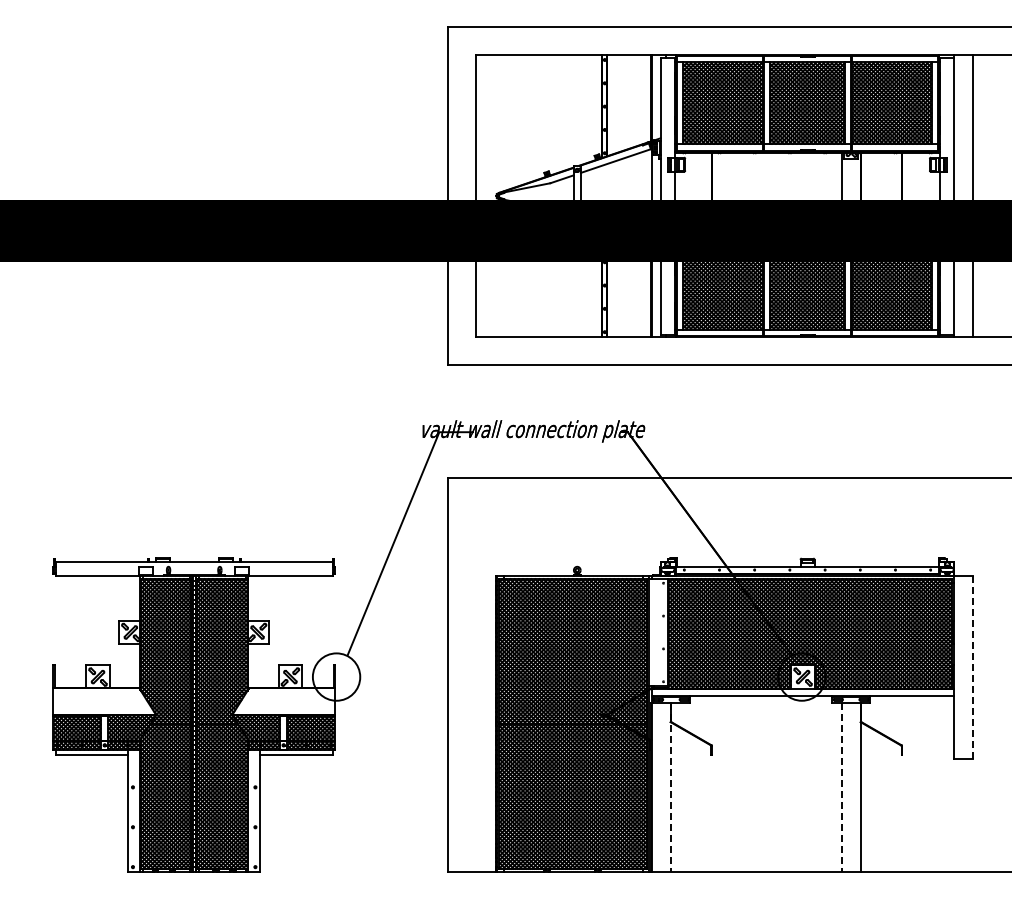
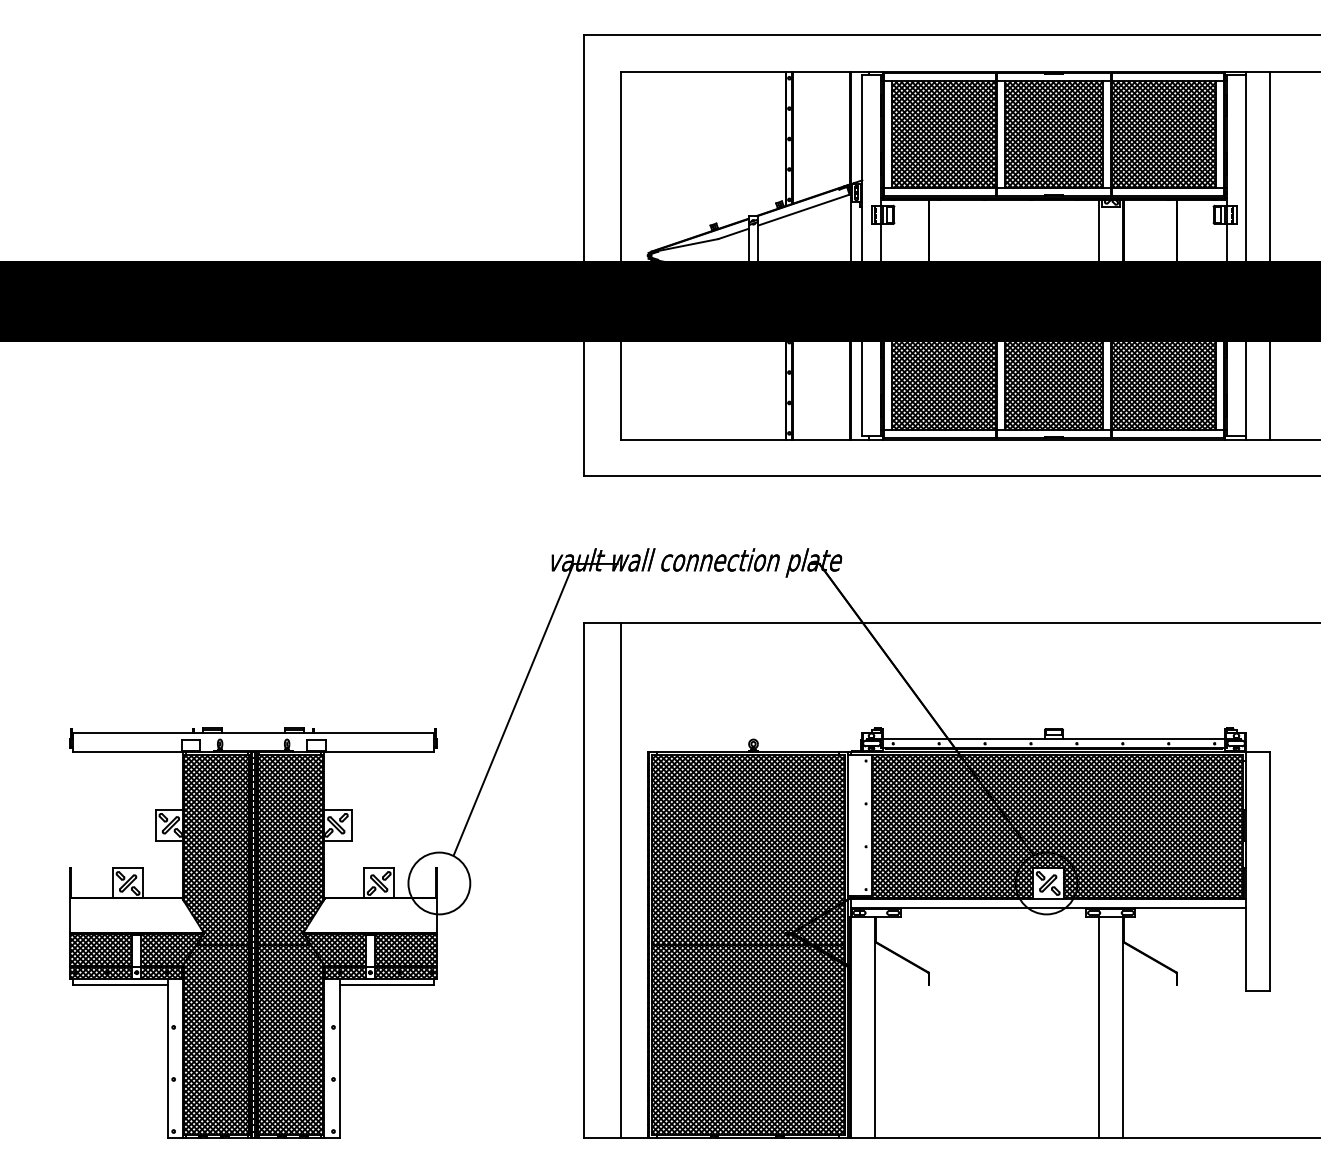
line: (973, 667) -> (1270, 870), dashed -> solid
line: (475, 674) -> (620, 880), added
line: (670, 787) -> (875, 1027), dashed -> solid
line: (841, 787) -> (1098, 1027), dashed -> solid

